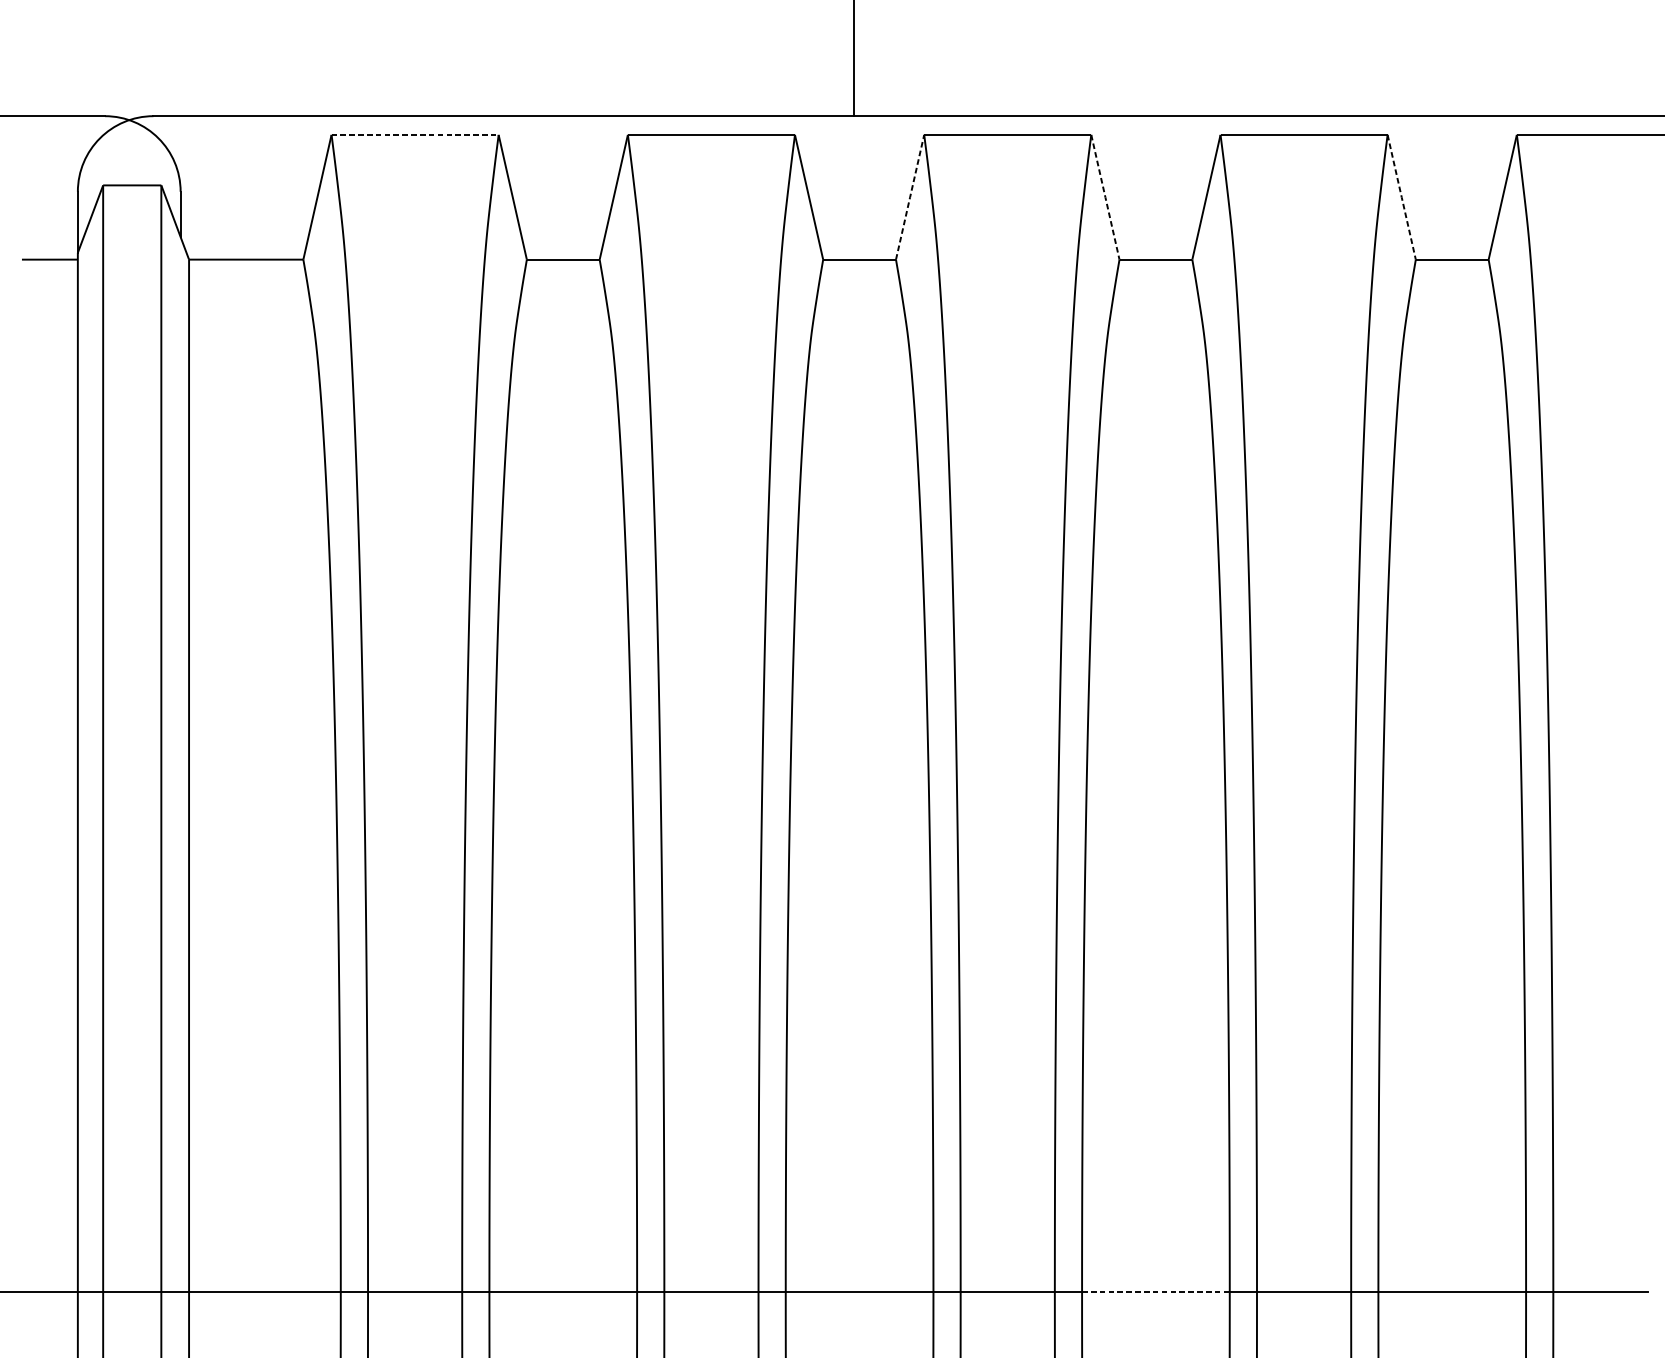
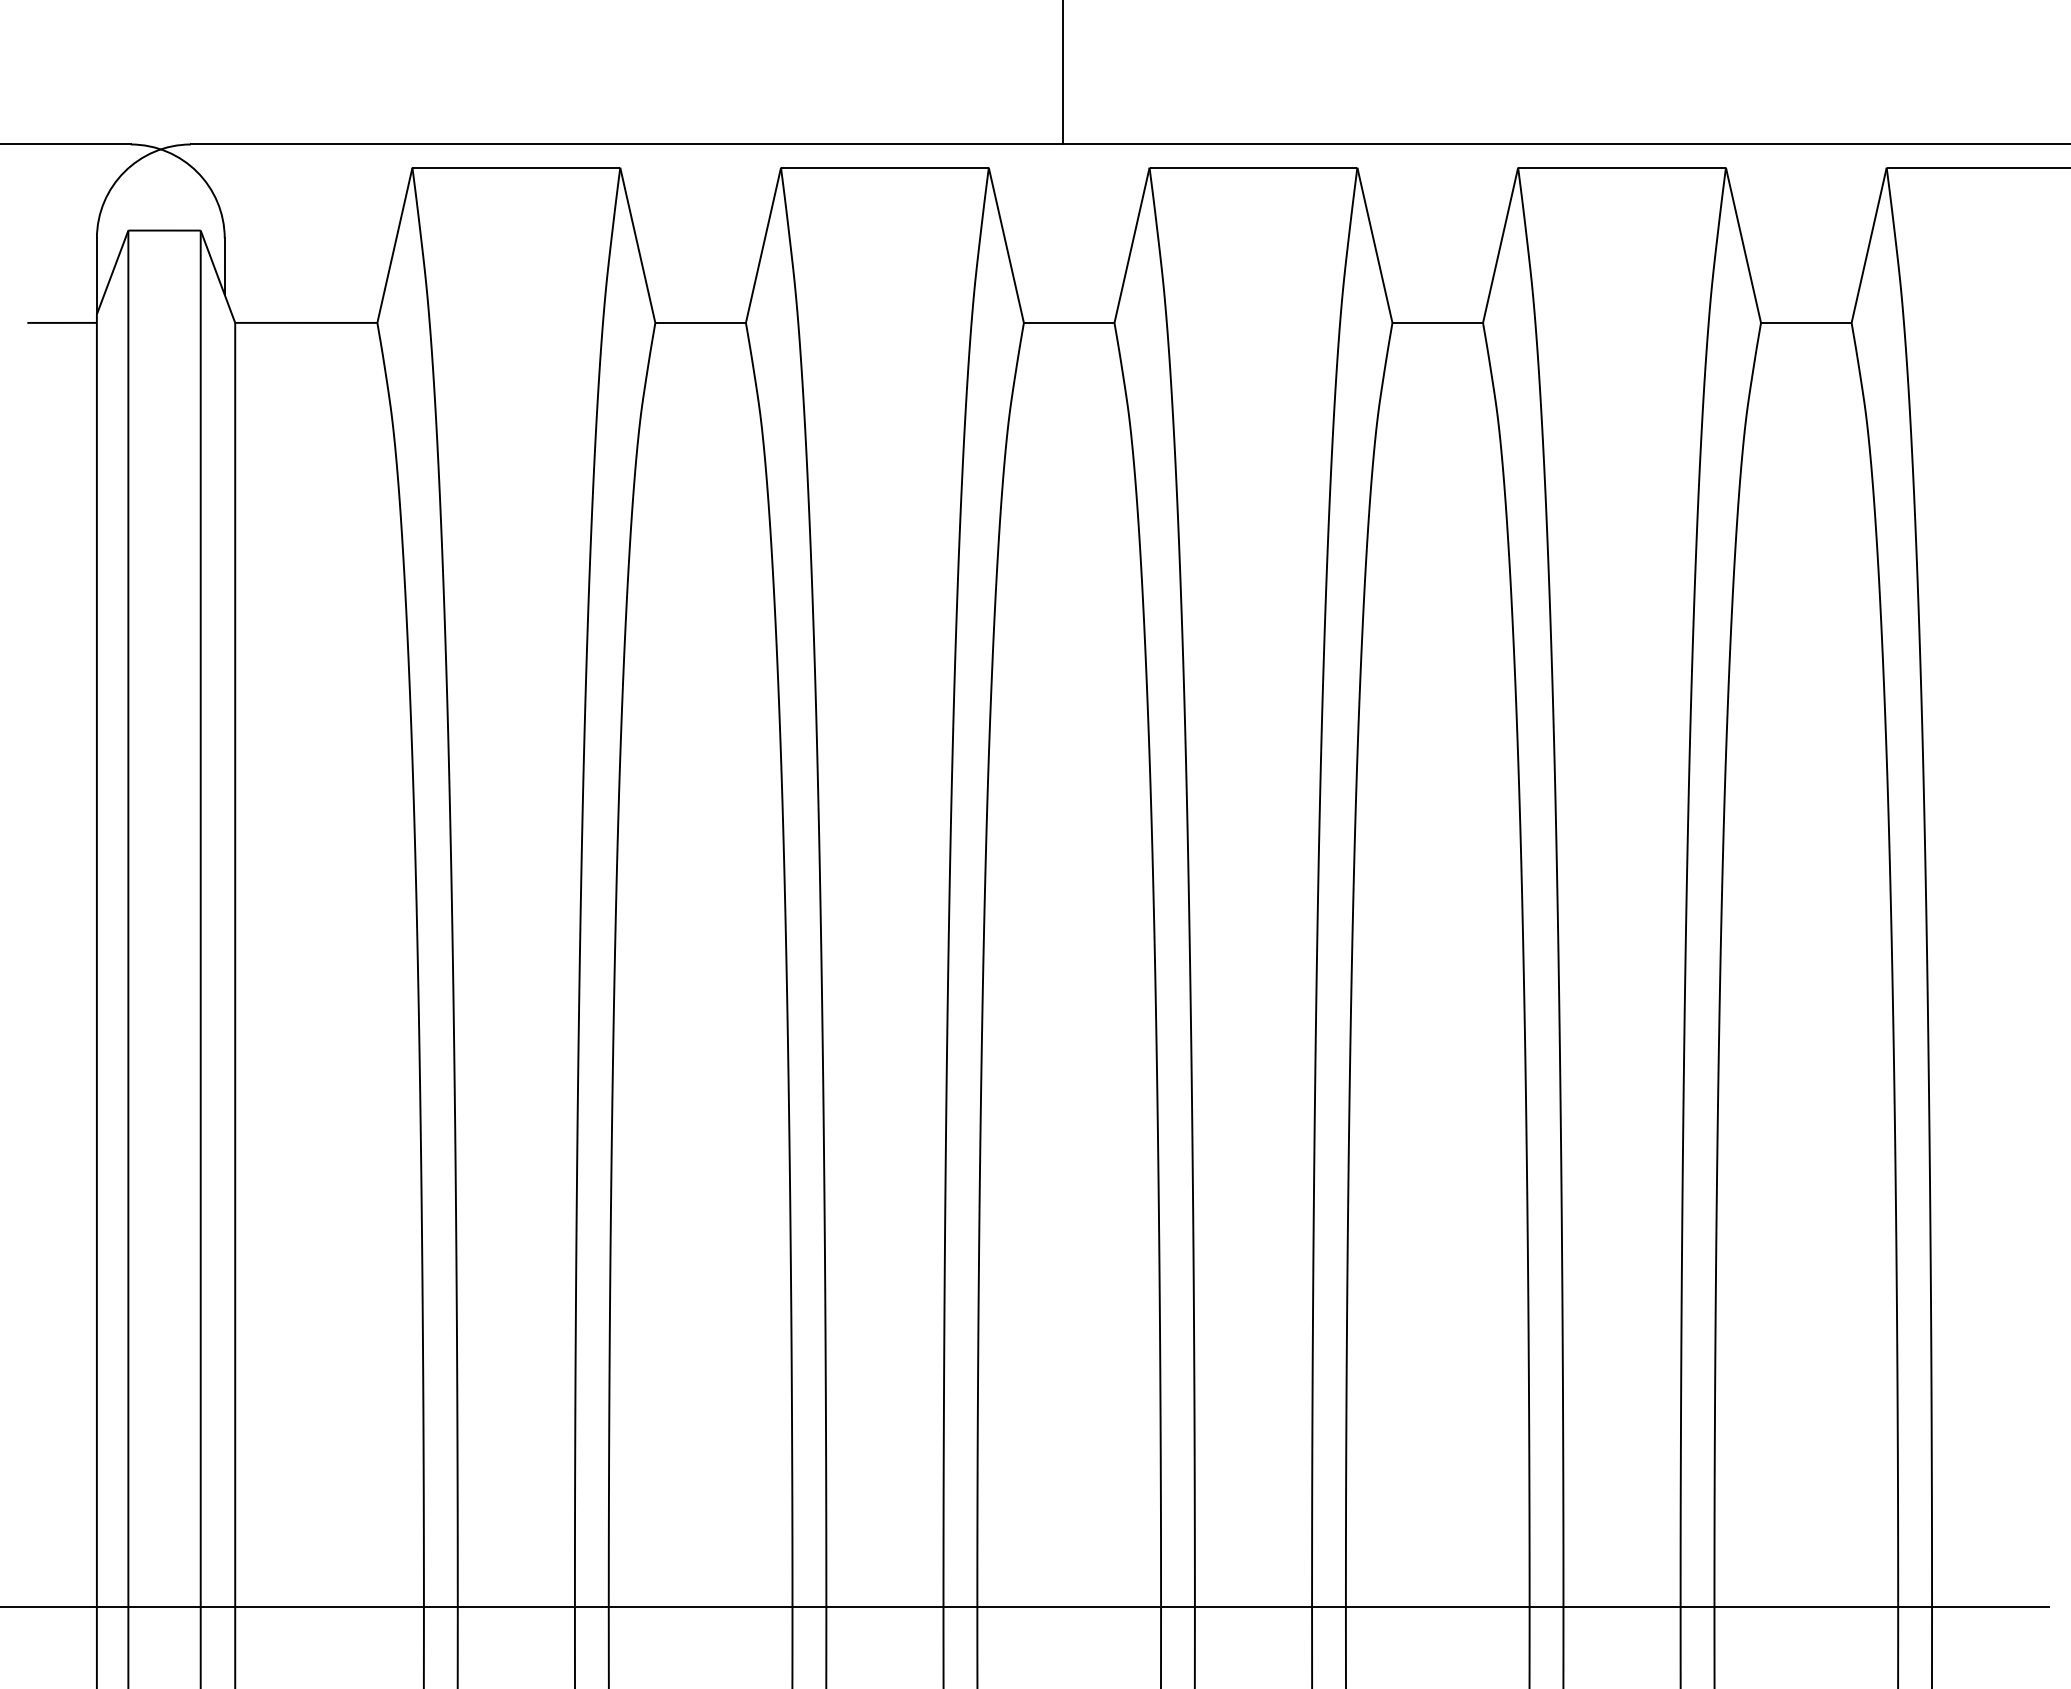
line: (414, 134) -> (515, 167), dashed -> solid
line: (910, 197) -> (1132, 245), dashed -> solid
line: (1105, 197) -> (1374, 245), dashed -> solid
line: (1401, 197) -> (1743, 245), dashed -> solid
line: (1155, 1292) -> (1437, 1607), dashed -> solid

